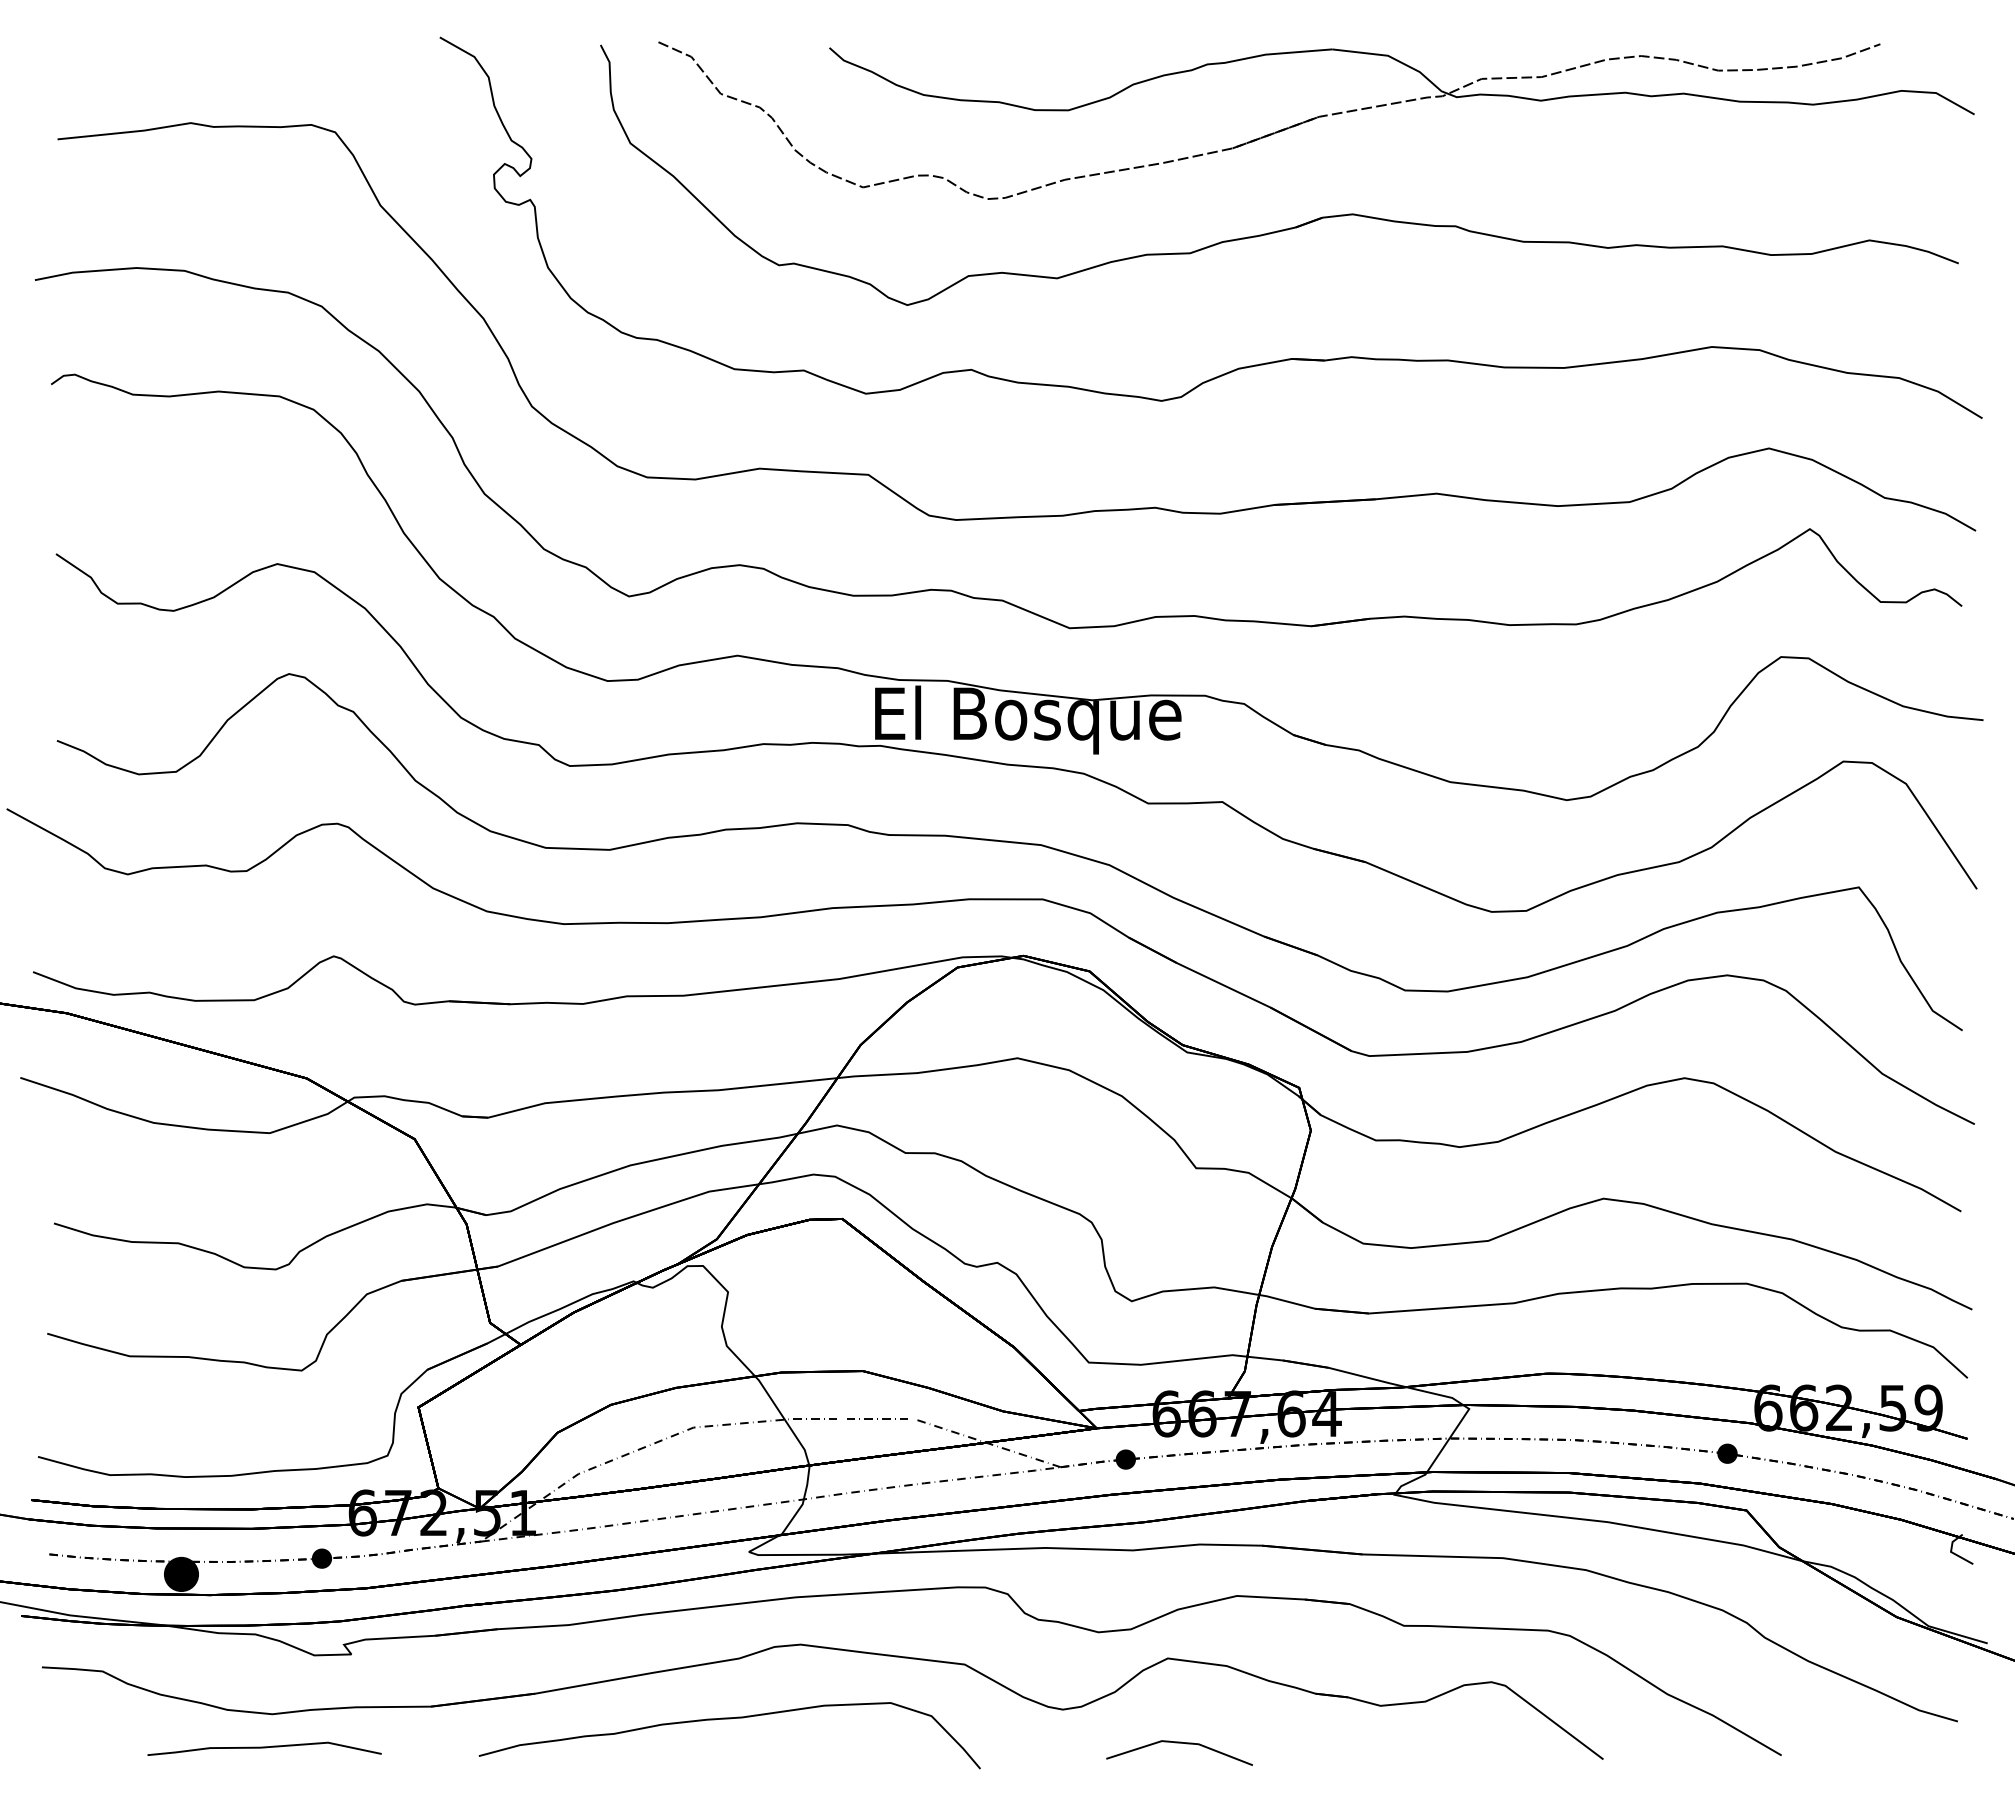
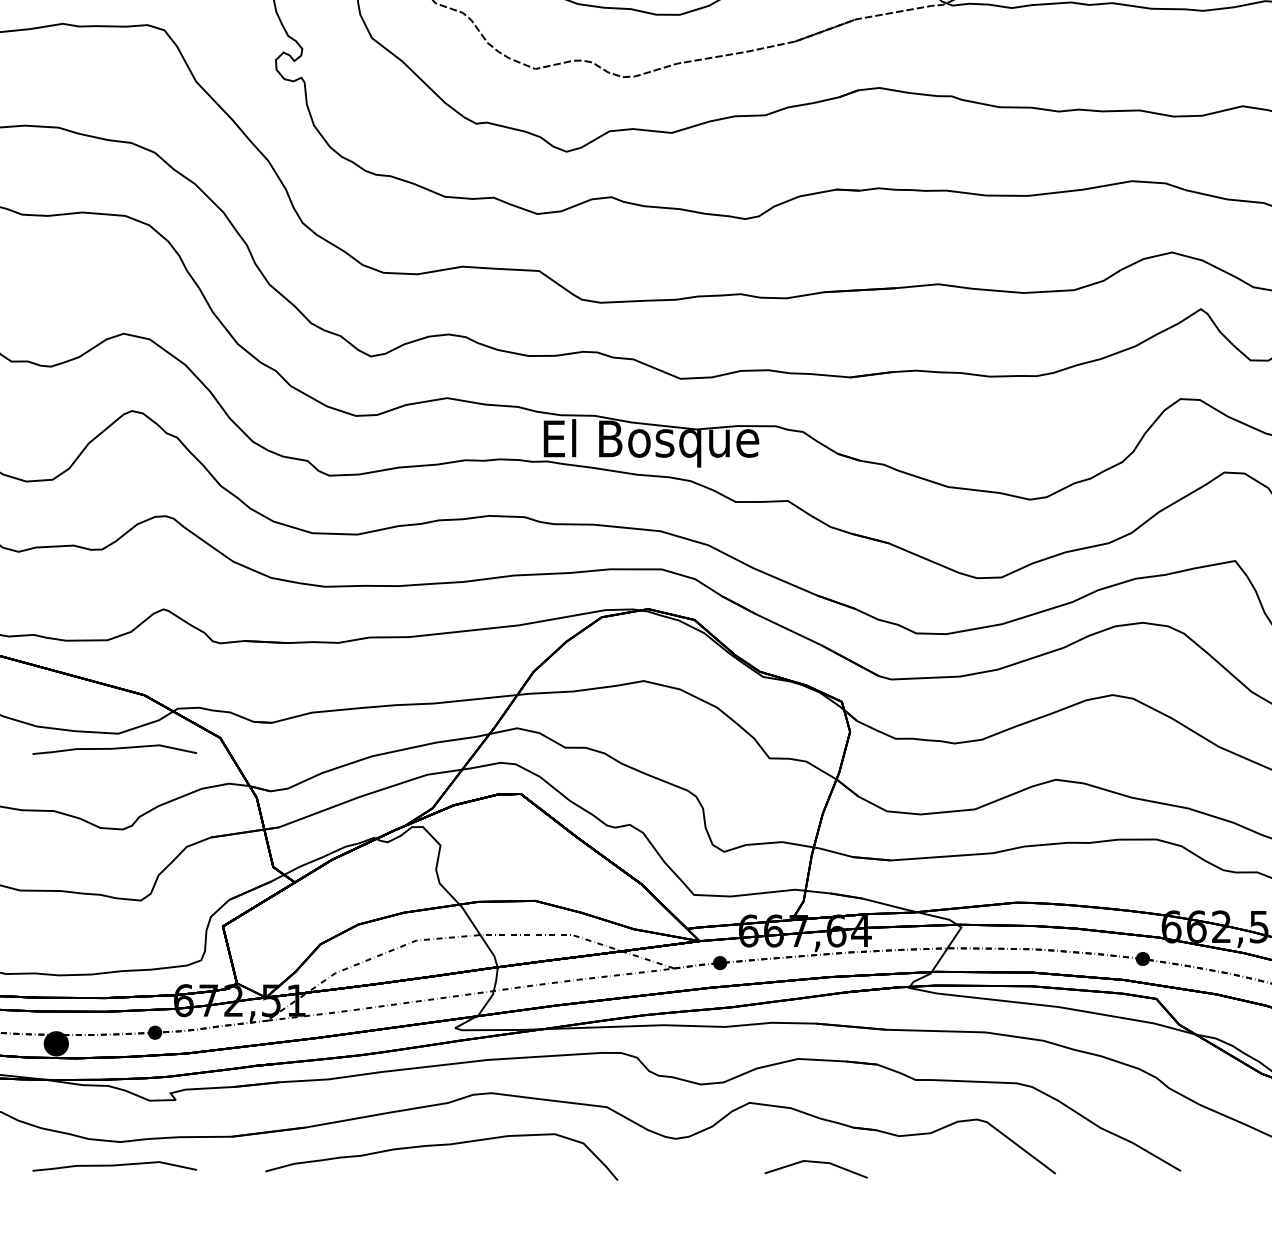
curve: (264, 1155) -> (114, 749), added
line: (1179, 1743) -> (816, 1162), moved

